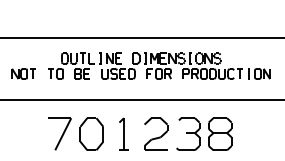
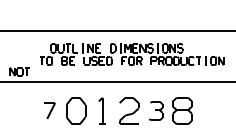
part: (23, 73) -> (19, 71), moved
part: (59, 133) -> (49, 110), size x0.6
part: (188, 133) -> (156, 110), size x0.7

